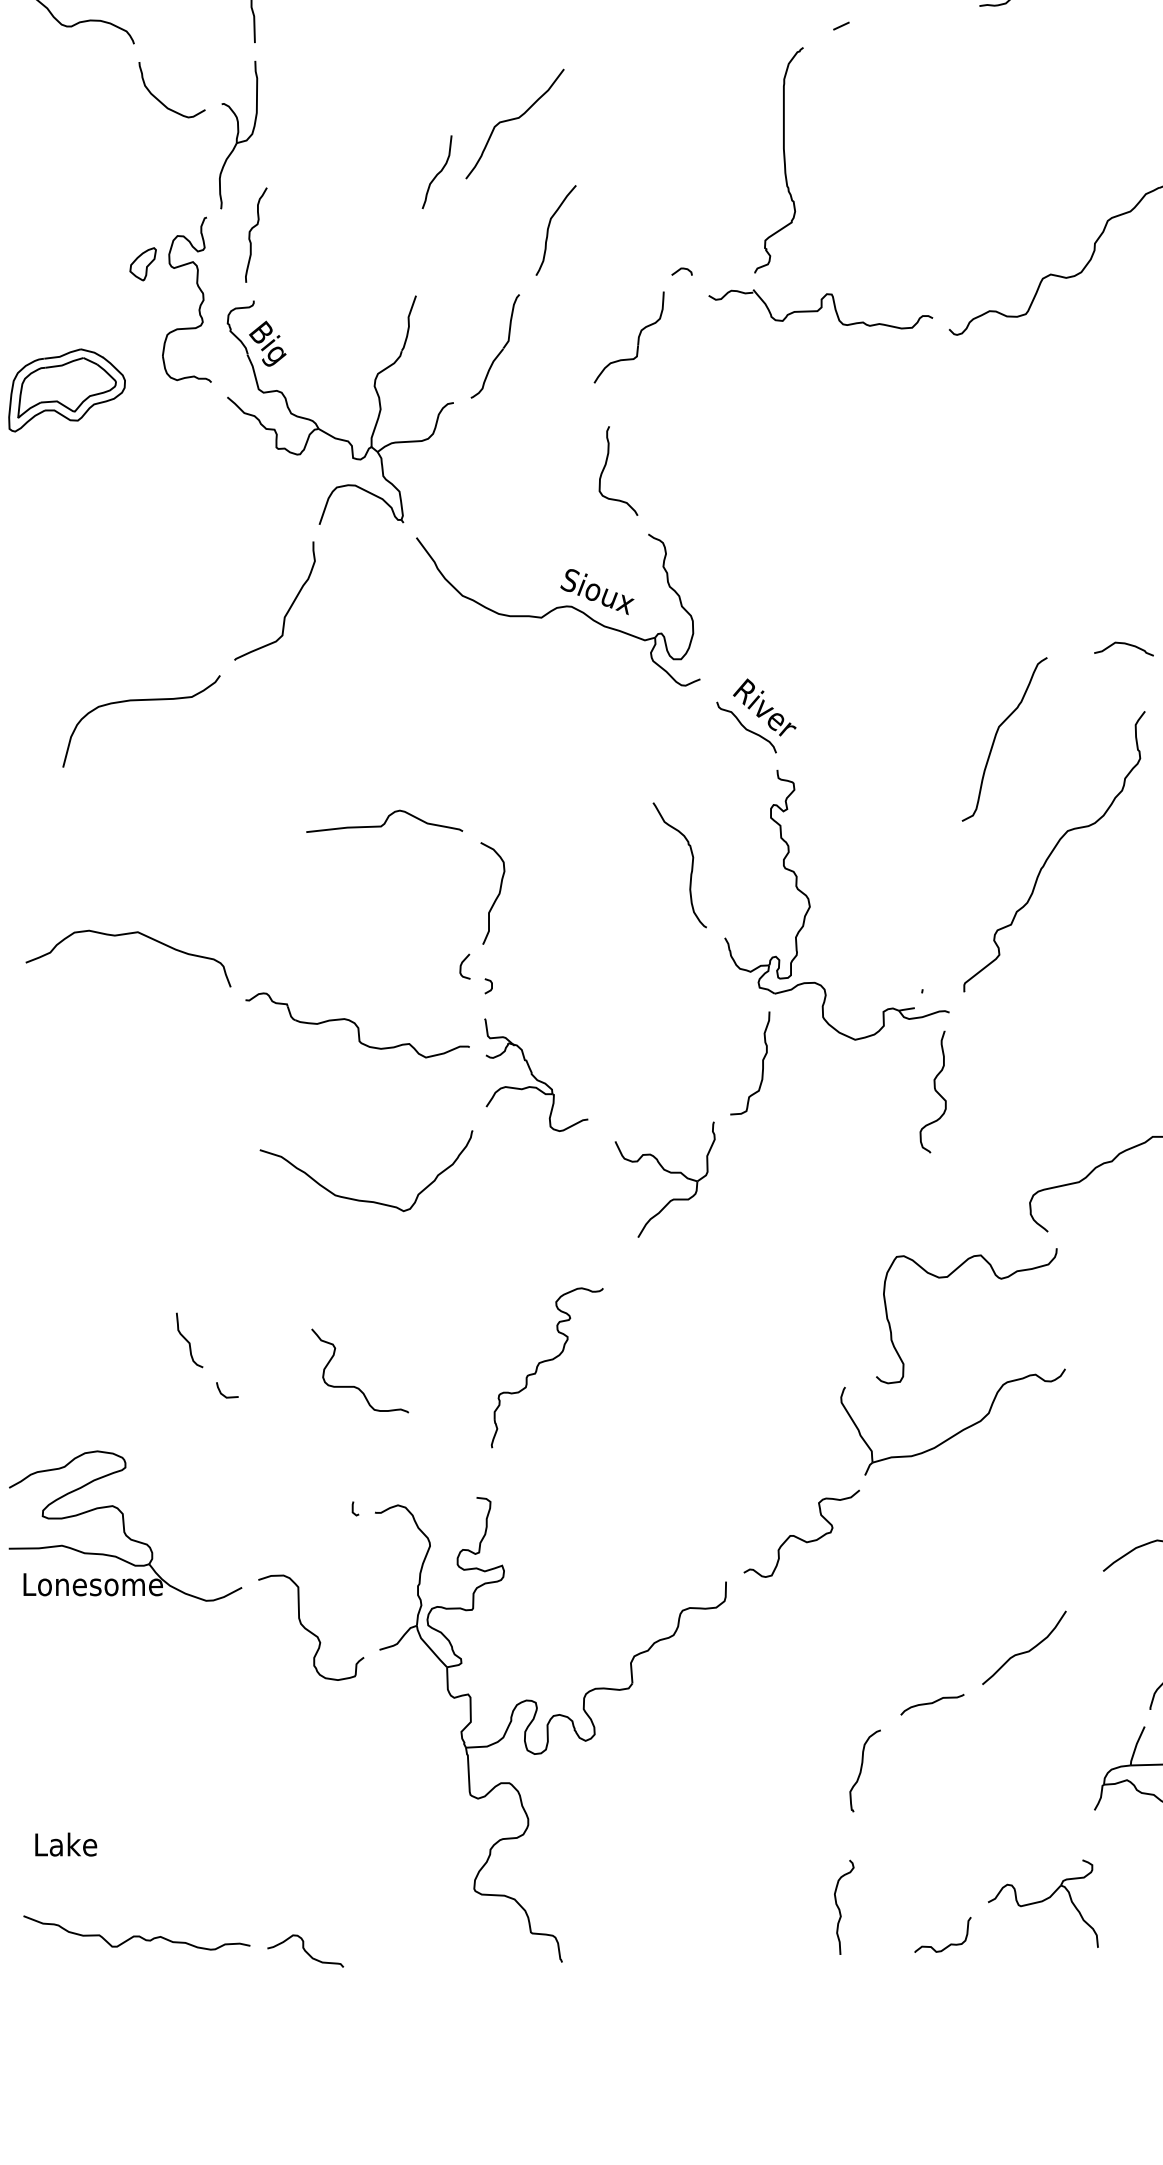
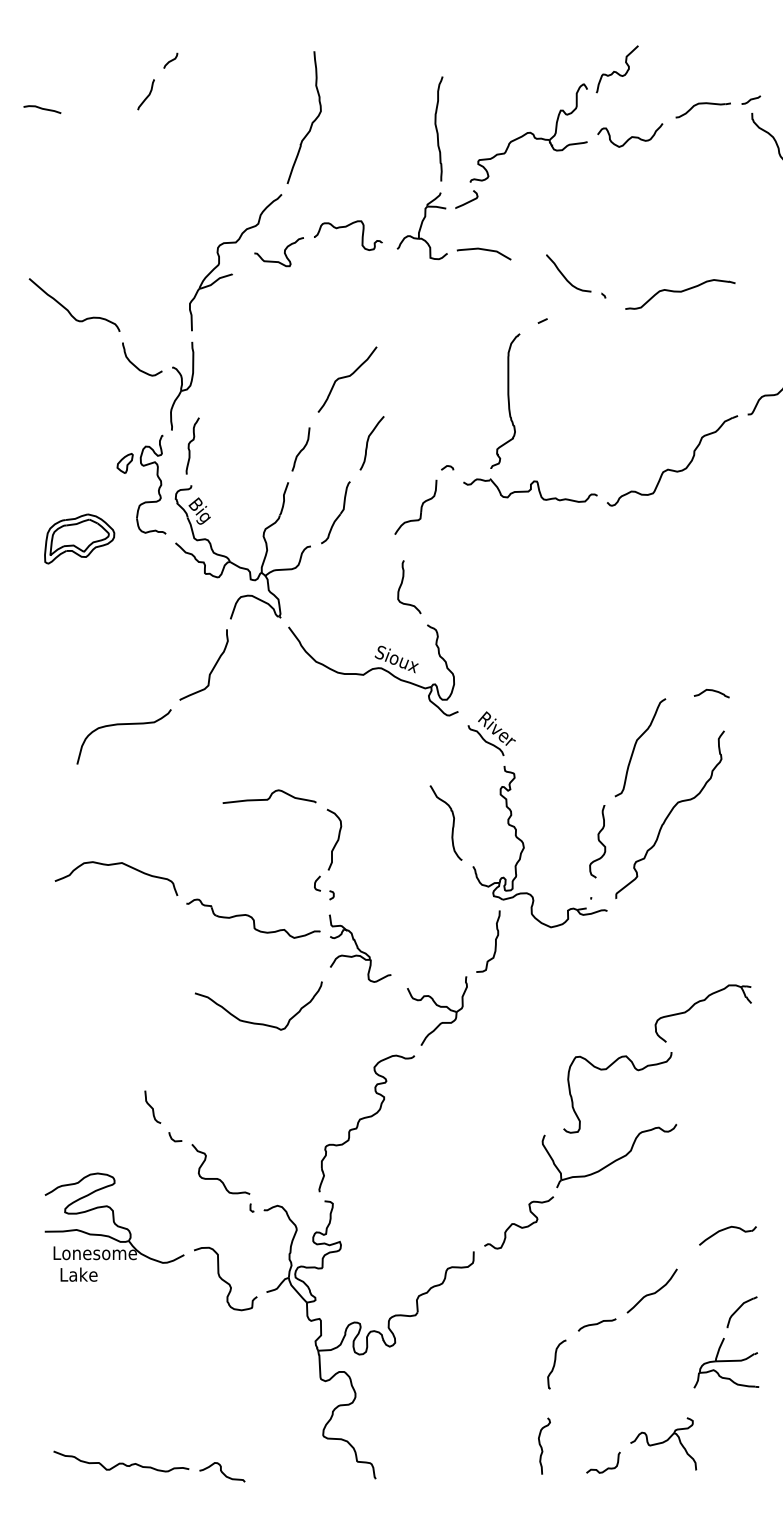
curve: (438, 172) -> (301, 449), moved
curve: (934, 1091) -> (598, 841), moved
part: (546, 1367) -> (366, 1123), size x1.43
curve: (357, 1386) -> (219, 1178), moved
text: (65, 1844) -> (78, 1274), moved

